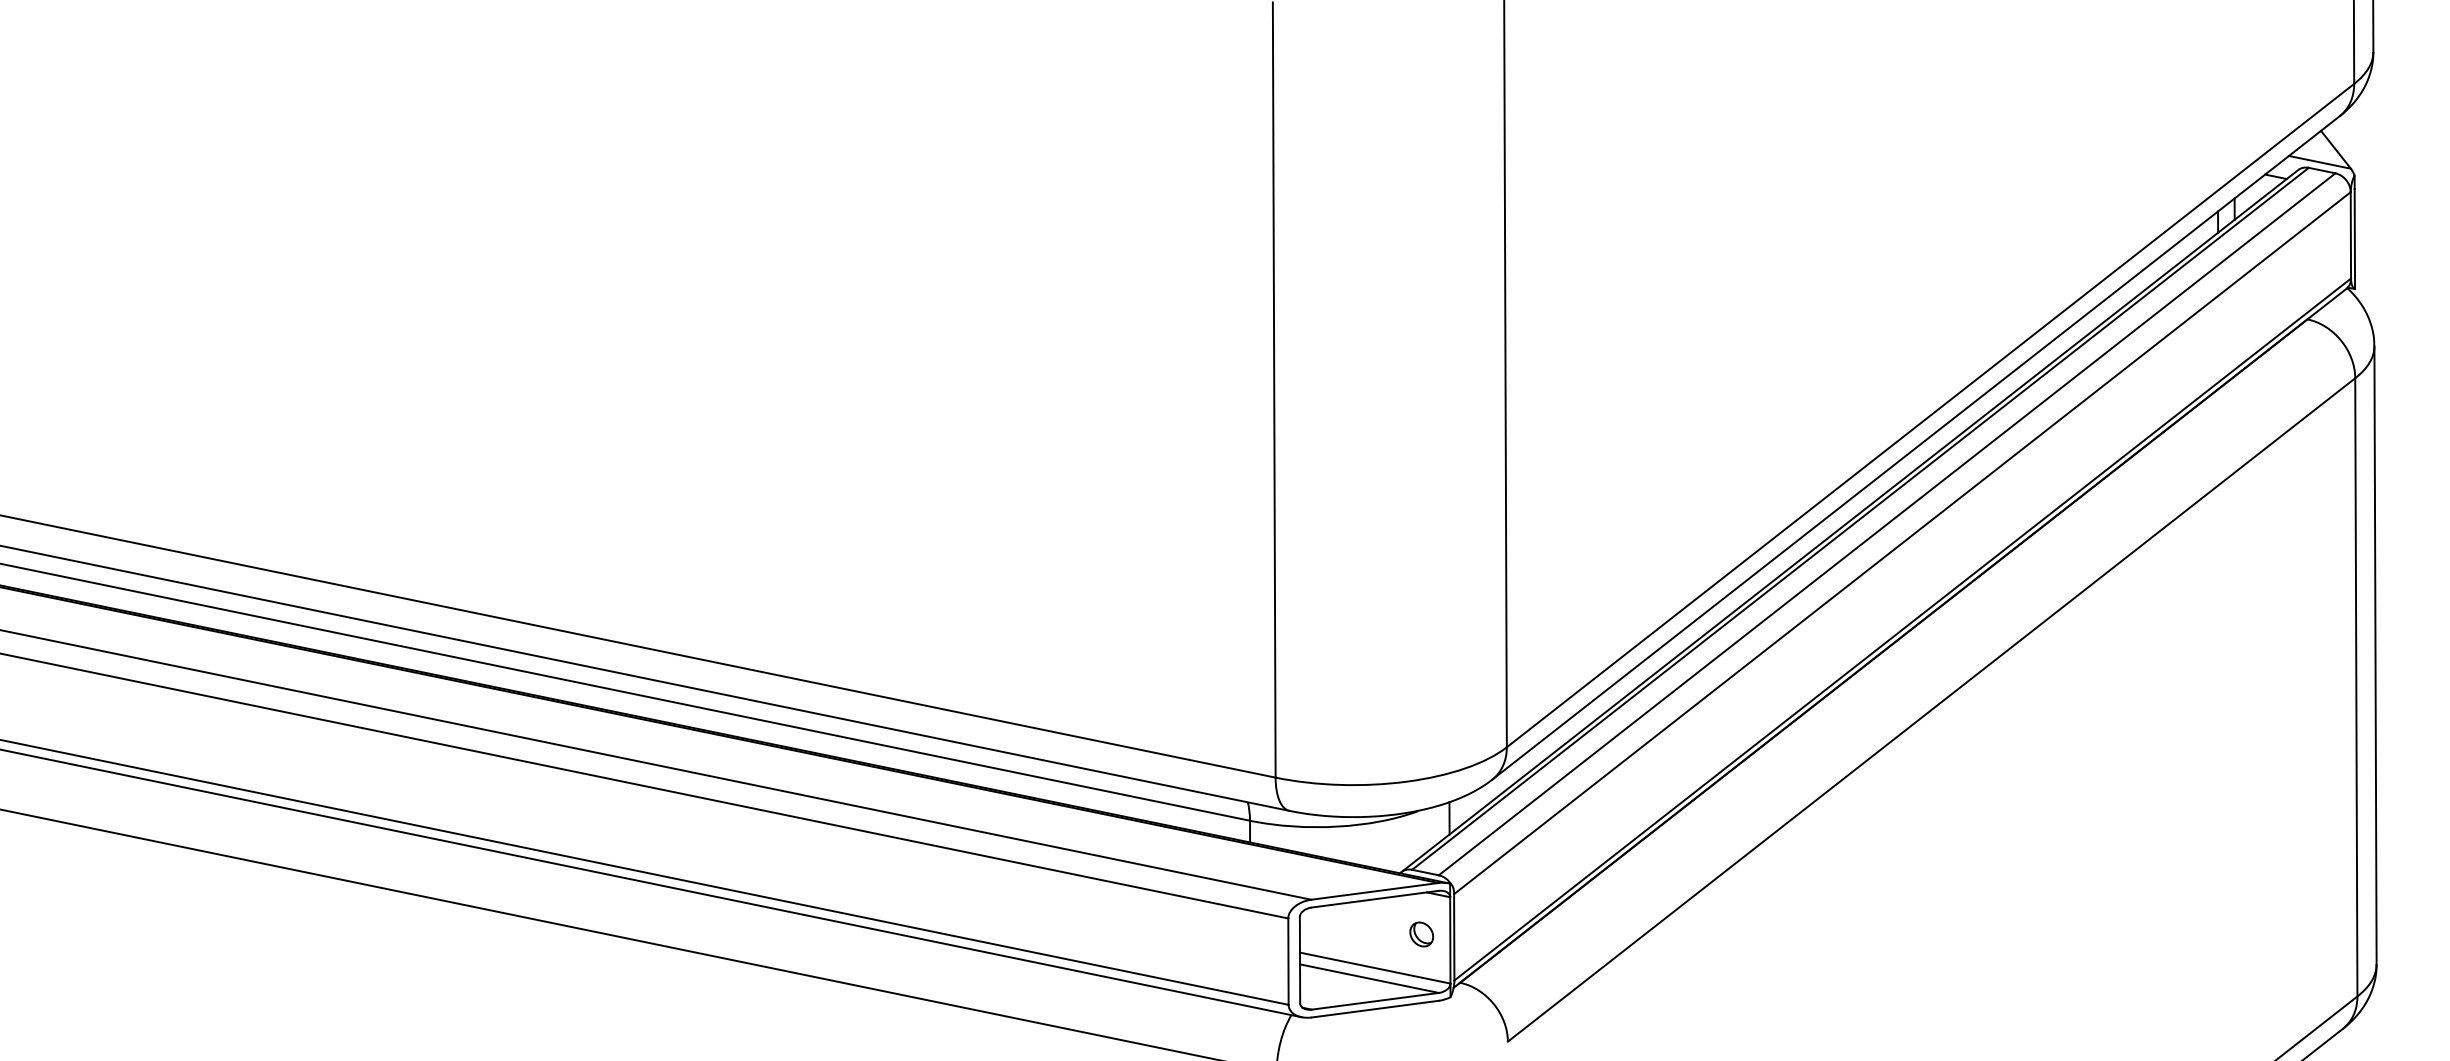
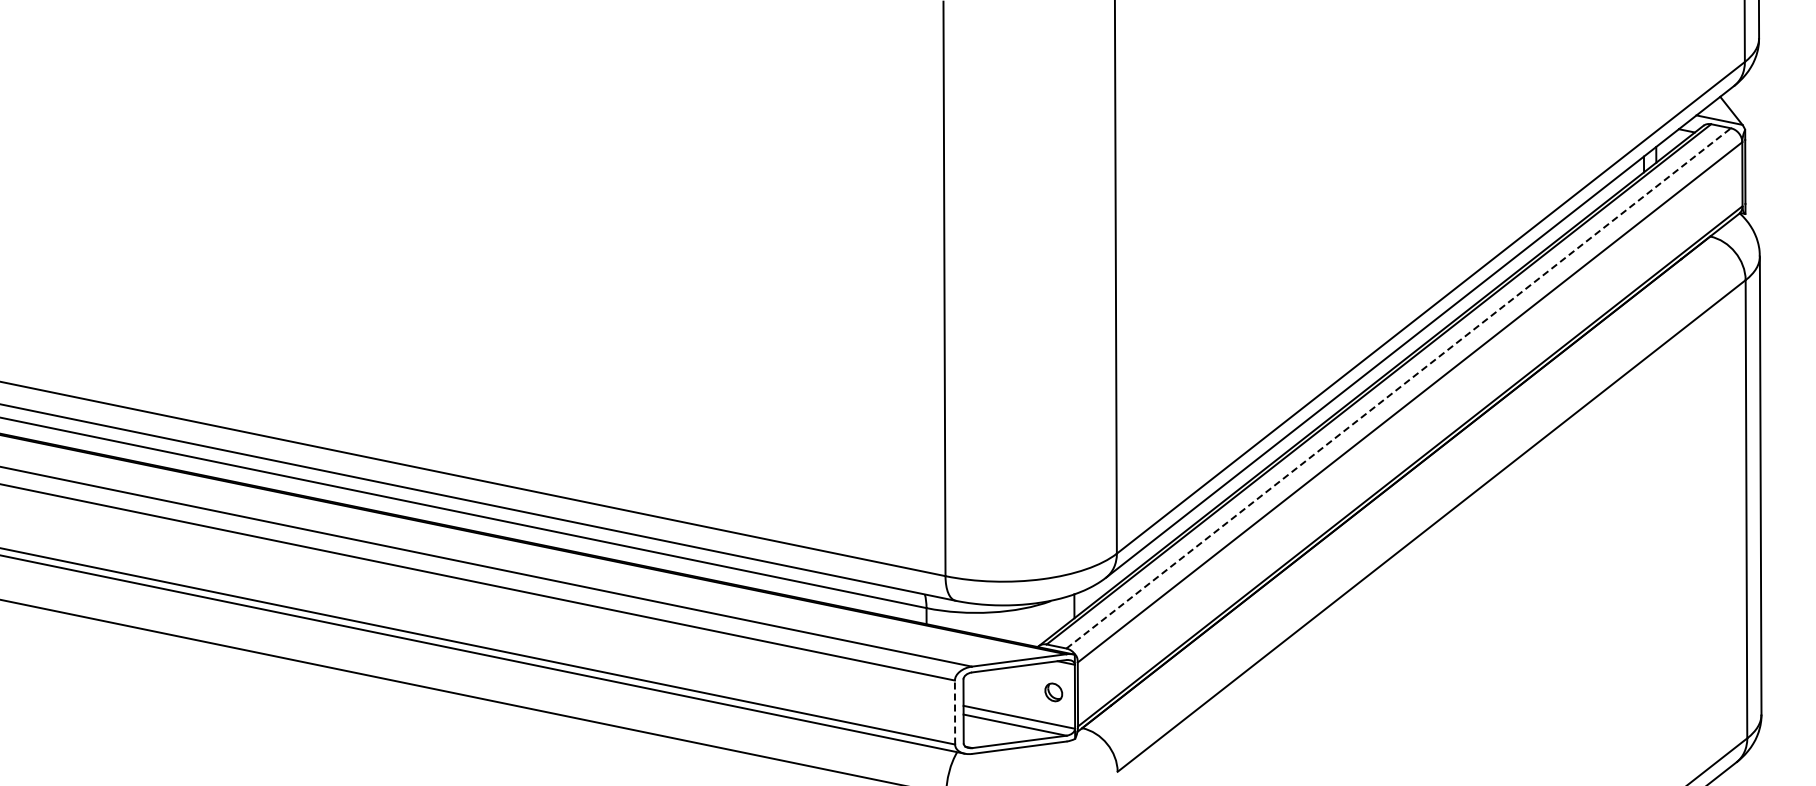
line: (1886, 524) -> (1398, 388), solid -> dashed
line: (1289, 961) -> (955, 712), solid -> dashed

